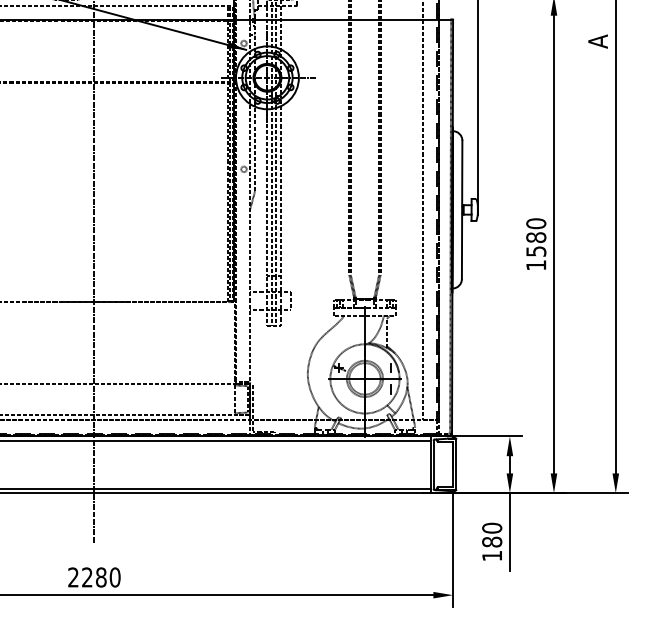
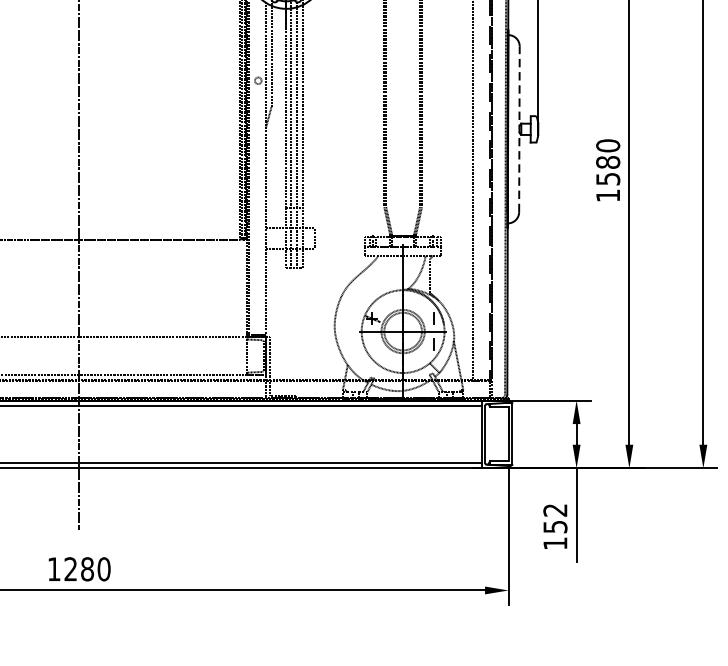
line: (462, 209) -> (519, 128), solid -> dashed
text: (492, 534) -> (555, 517), 180 -> 152
text: (73, 577) -> (54, 569), 2280 -> 1280

